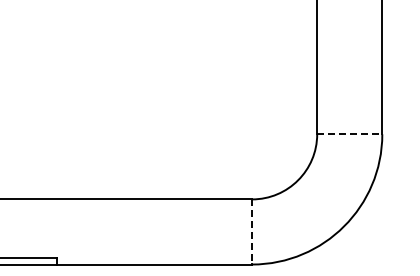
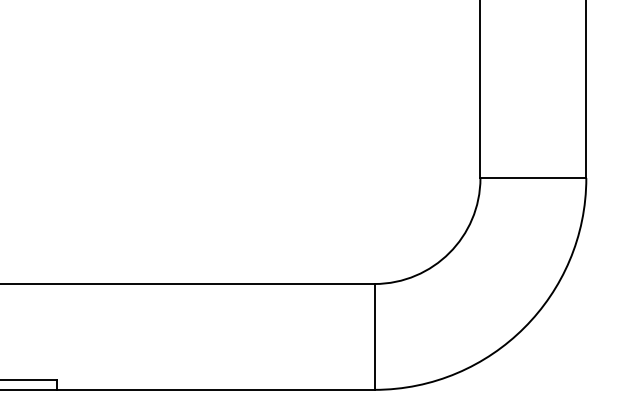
line: (349, 134) -> (532, 178), dashed -> solid
line: (252, 231) -> (375, 336), dashed -> solid

